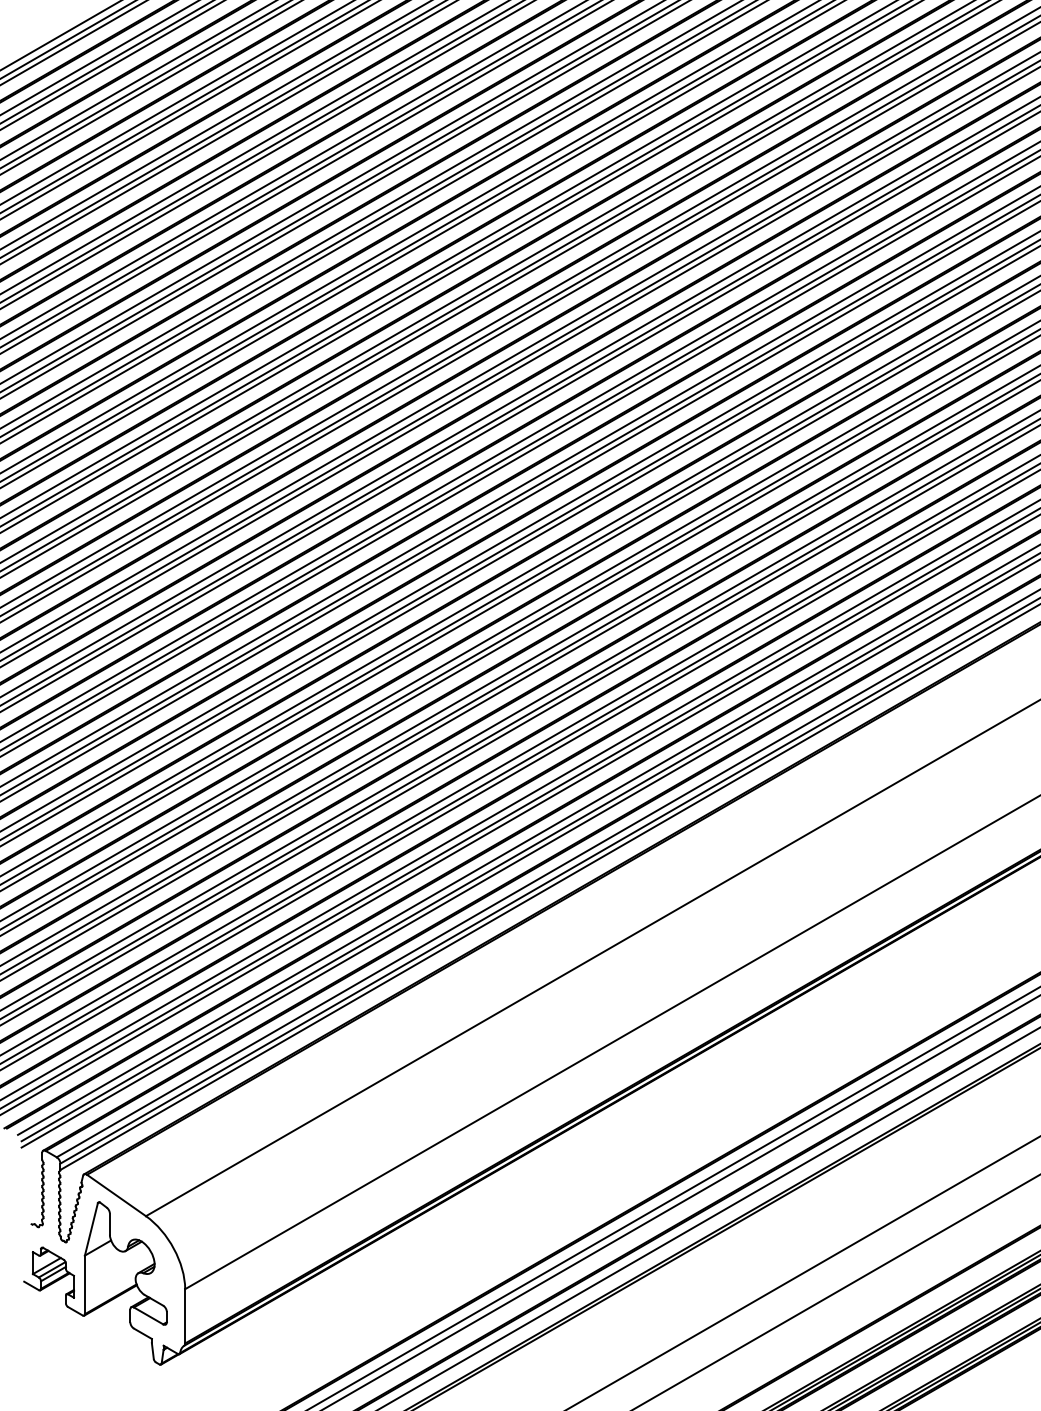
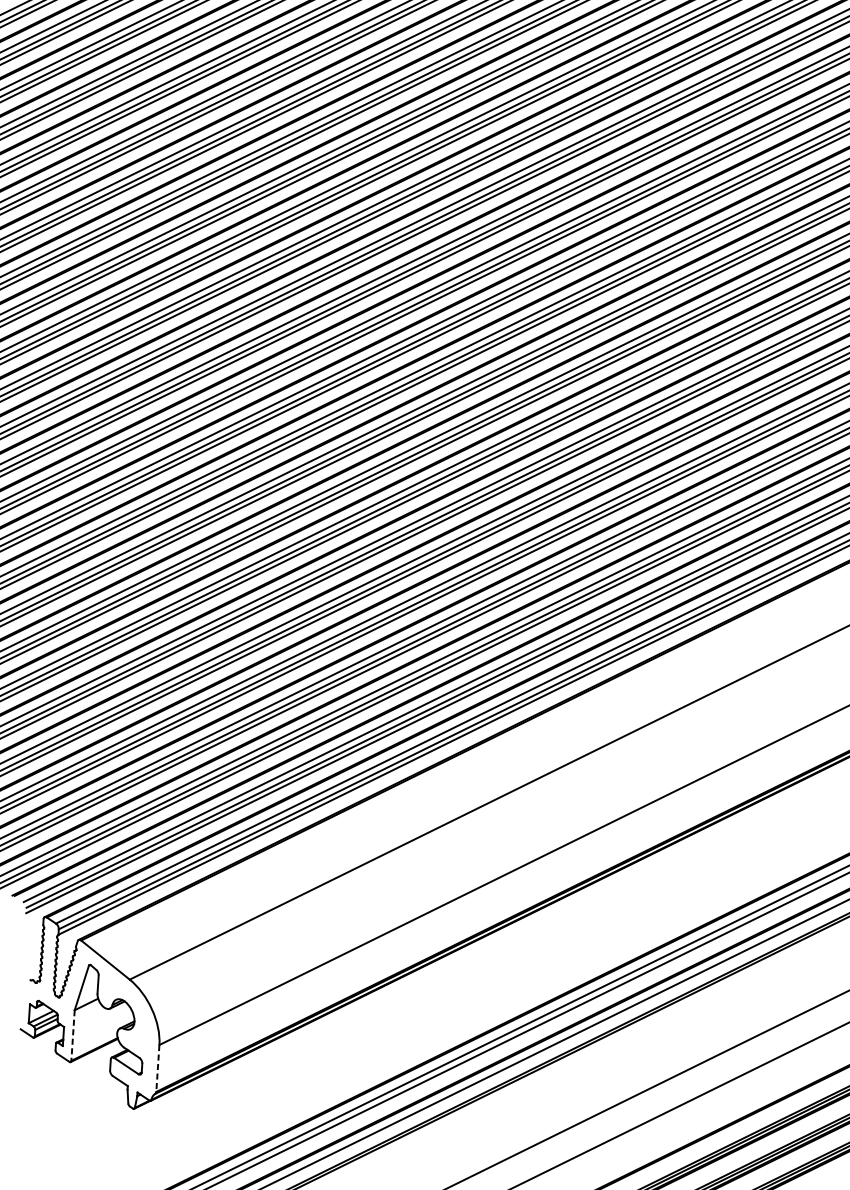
line: (84, 1285) -> (72, 1036), solid -> dashed
line: (185, 1316) -> (158, 1068), solid -> dashed

